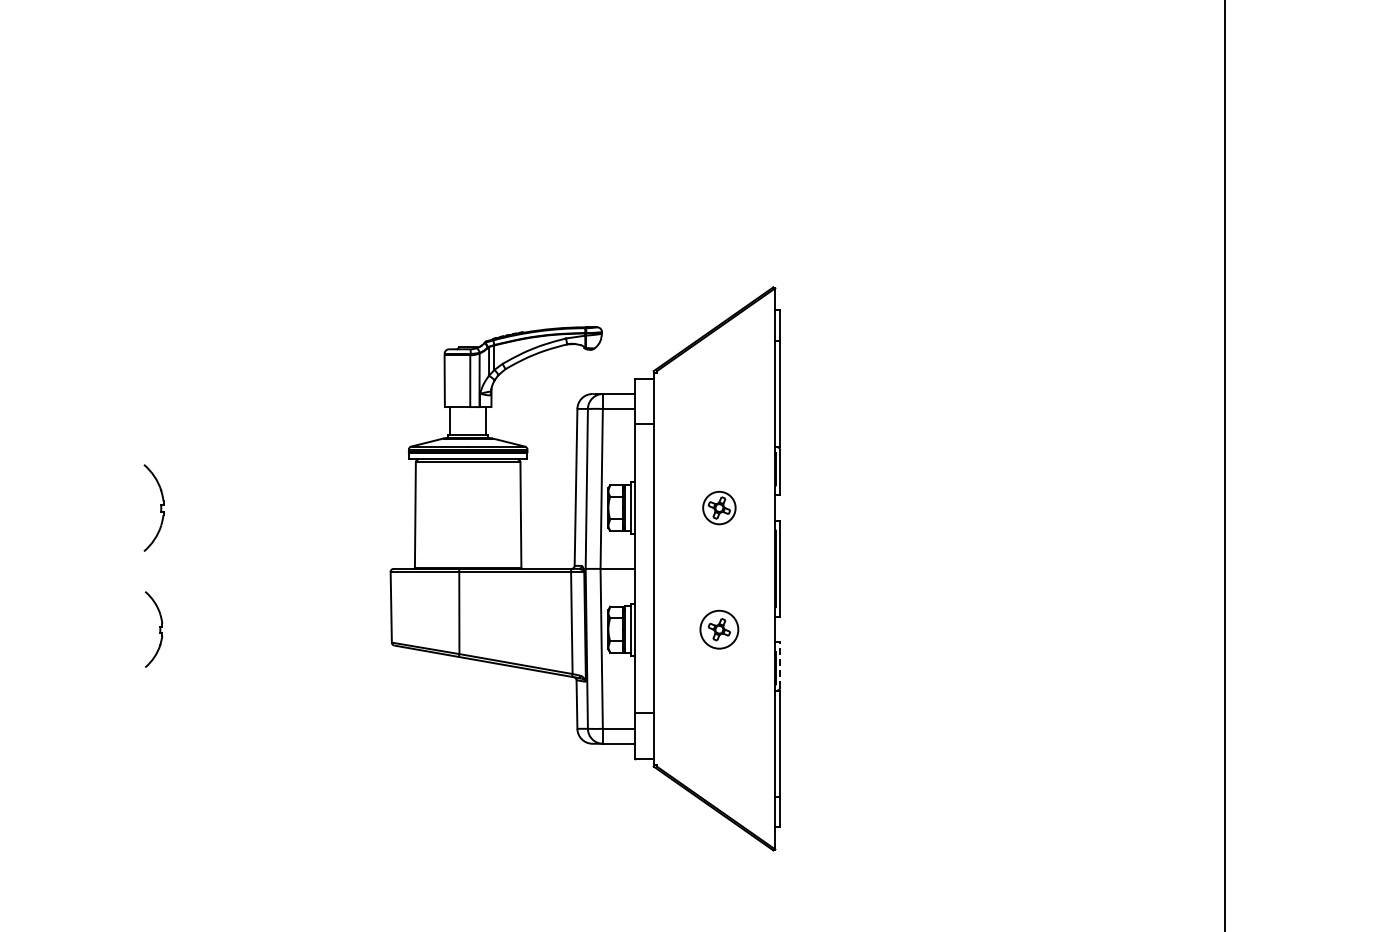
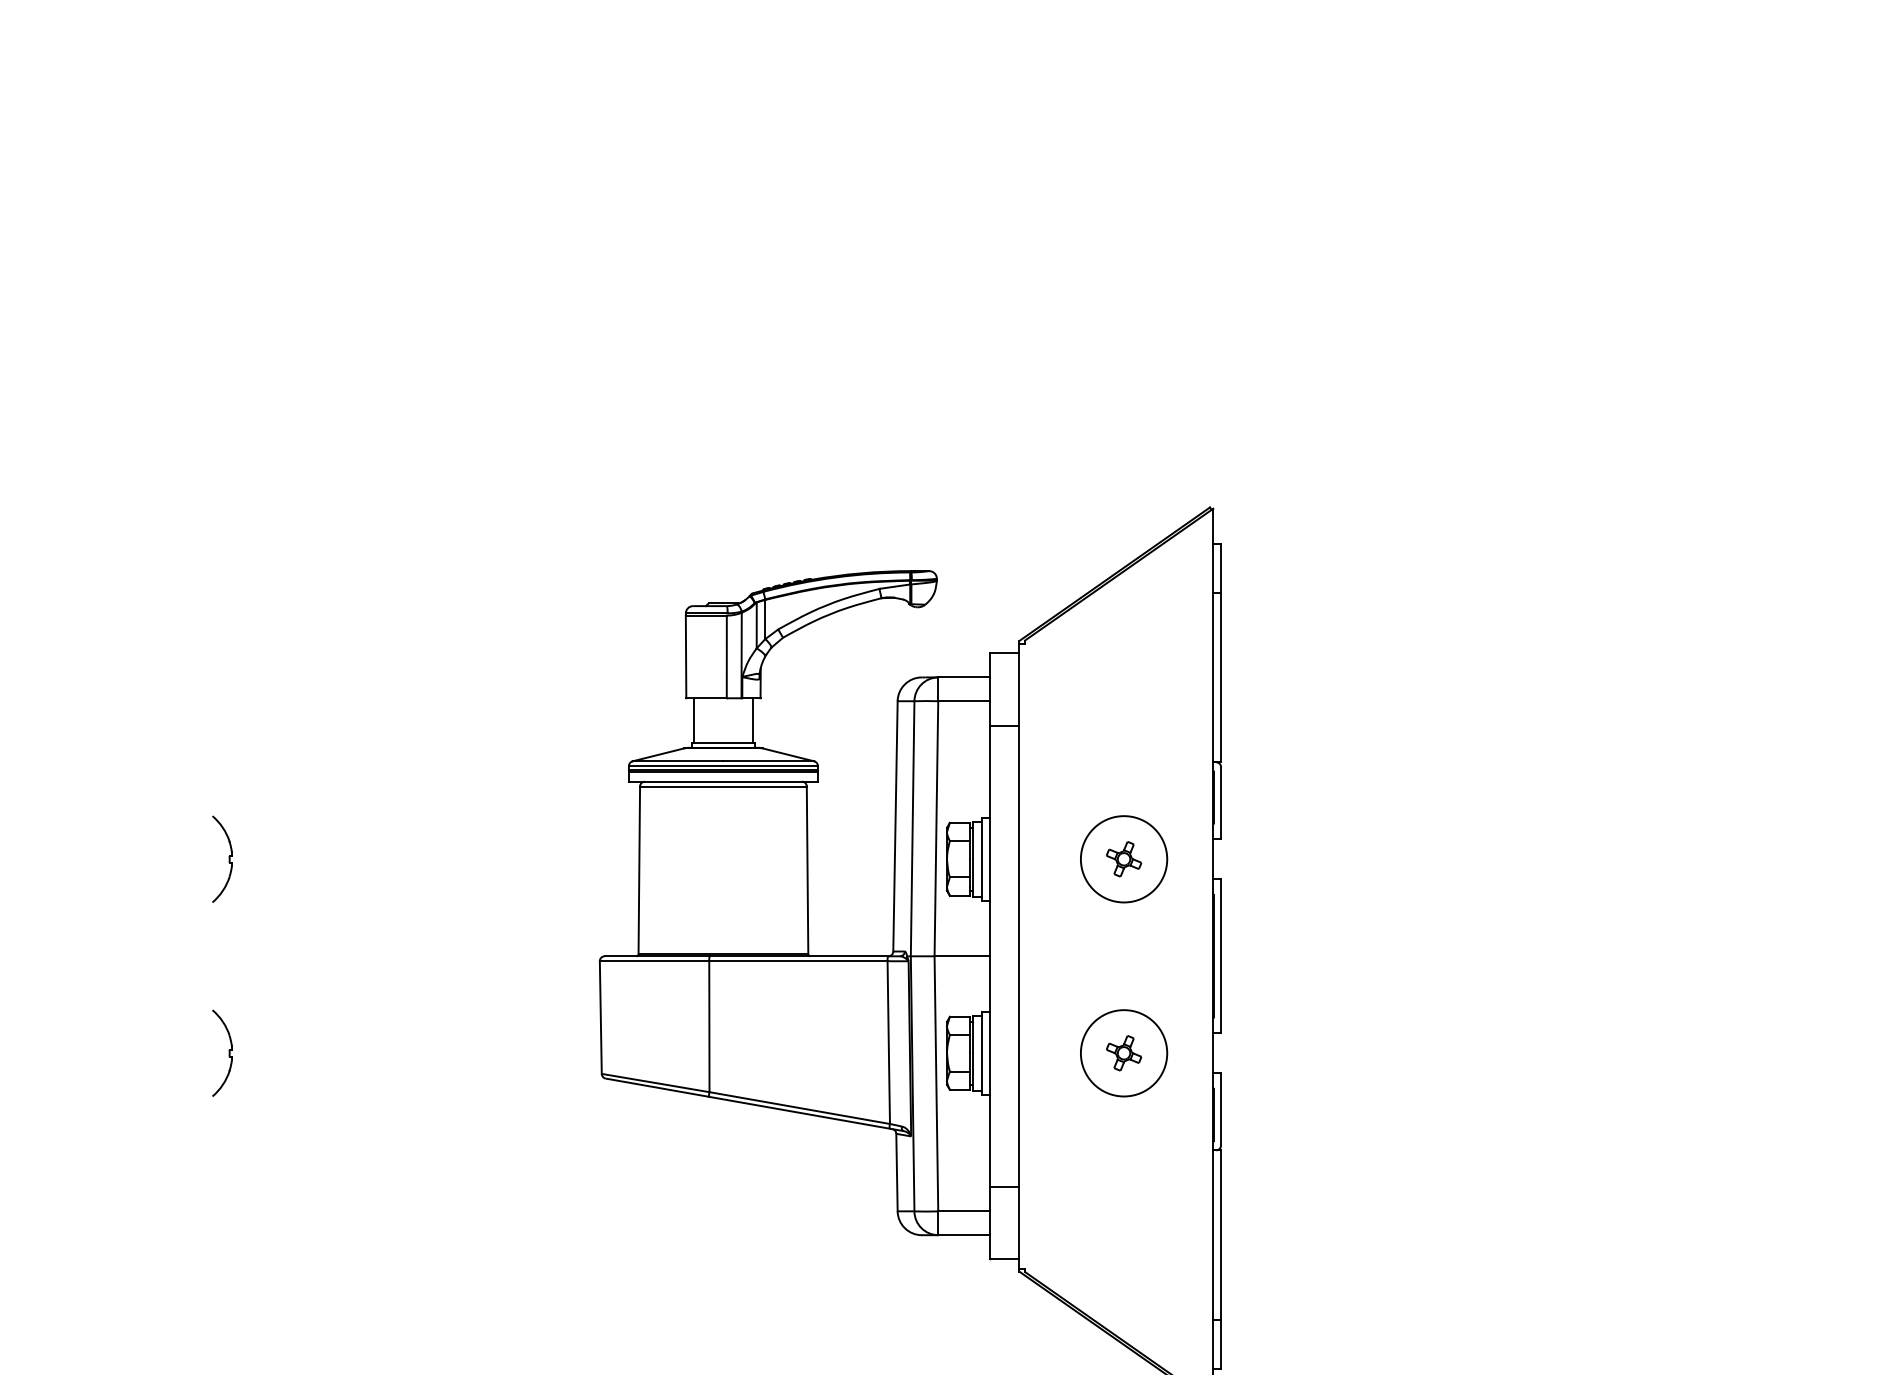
part: (153, 507) -> (221, 858), size x0.62
circle: (719, 508) -> (1124, 859), size x1.67
part: (153, 629) -> (221, 1052), size x0.71
circle: (719, 629) -> (1124, 1052), size x1.43
line: (780, 664) -> (1221, 1108), dashed -> solid

